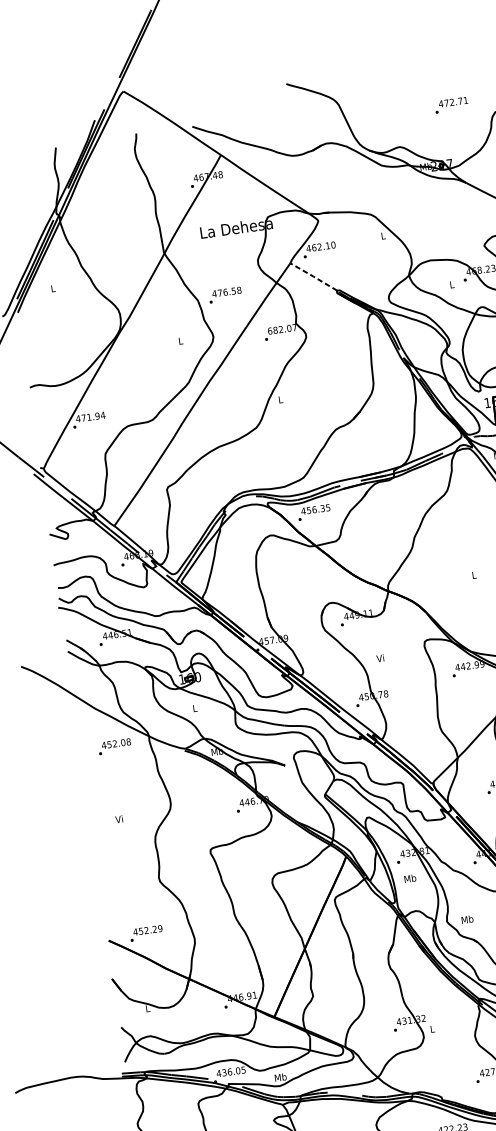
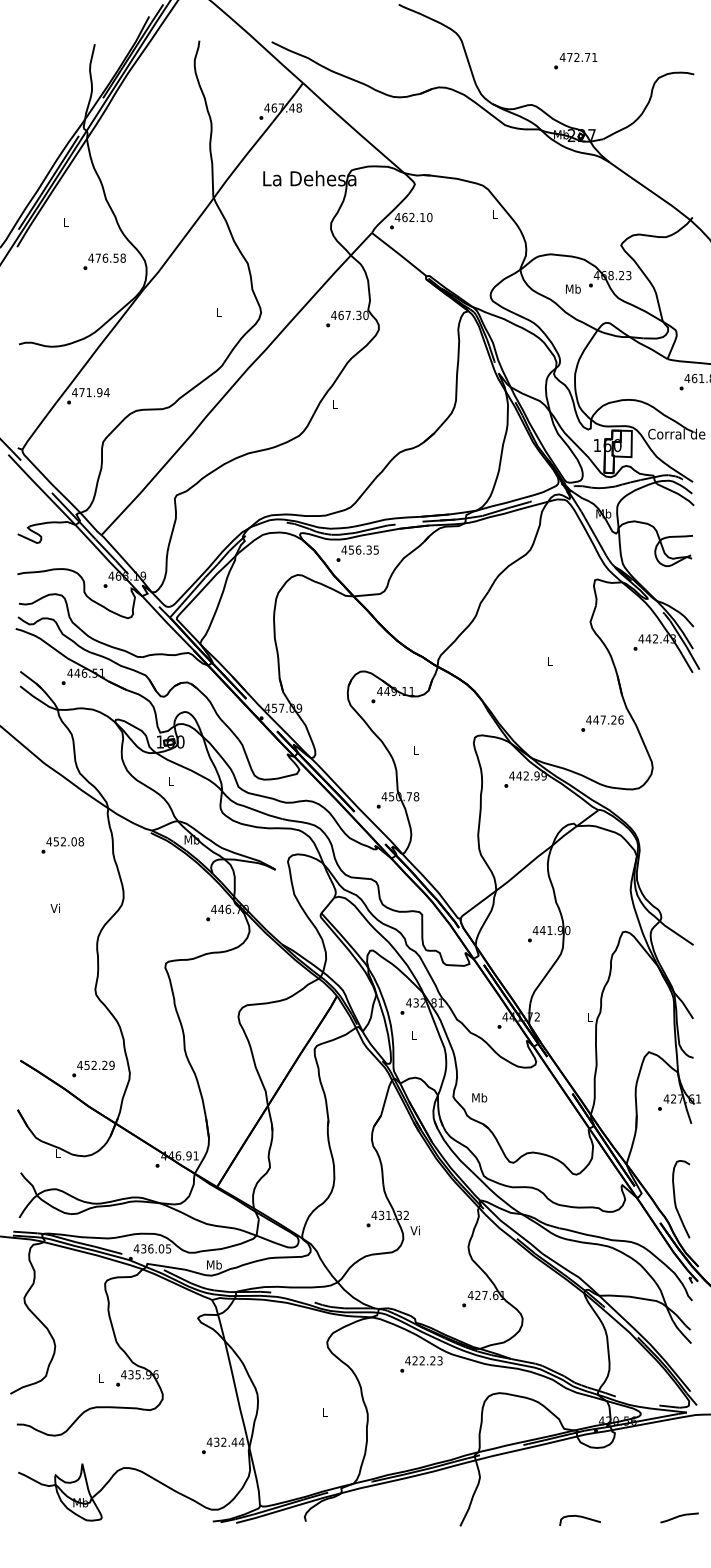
text: (451, 104) -> (575, 60), moved
line: (314, 276) -> (399, 254), dashed -> solid
text: (452, 284) -> (573, 288), L -> Mb
text: (225, 294) -> (104, 261), moved
text: (281, 328) -> (349, 314), 682.07 -> 467.30
text: (380, 658) -> (415, 750), Vi -> L
text: (114, 746) -> (62, 845), moved
text: (410, 878) -> (414, 1035), Mb -> L
text: (146, 933) -> (93, 1068), moved
text: (431, 1029) -> (414, 1230), L -> Vi

